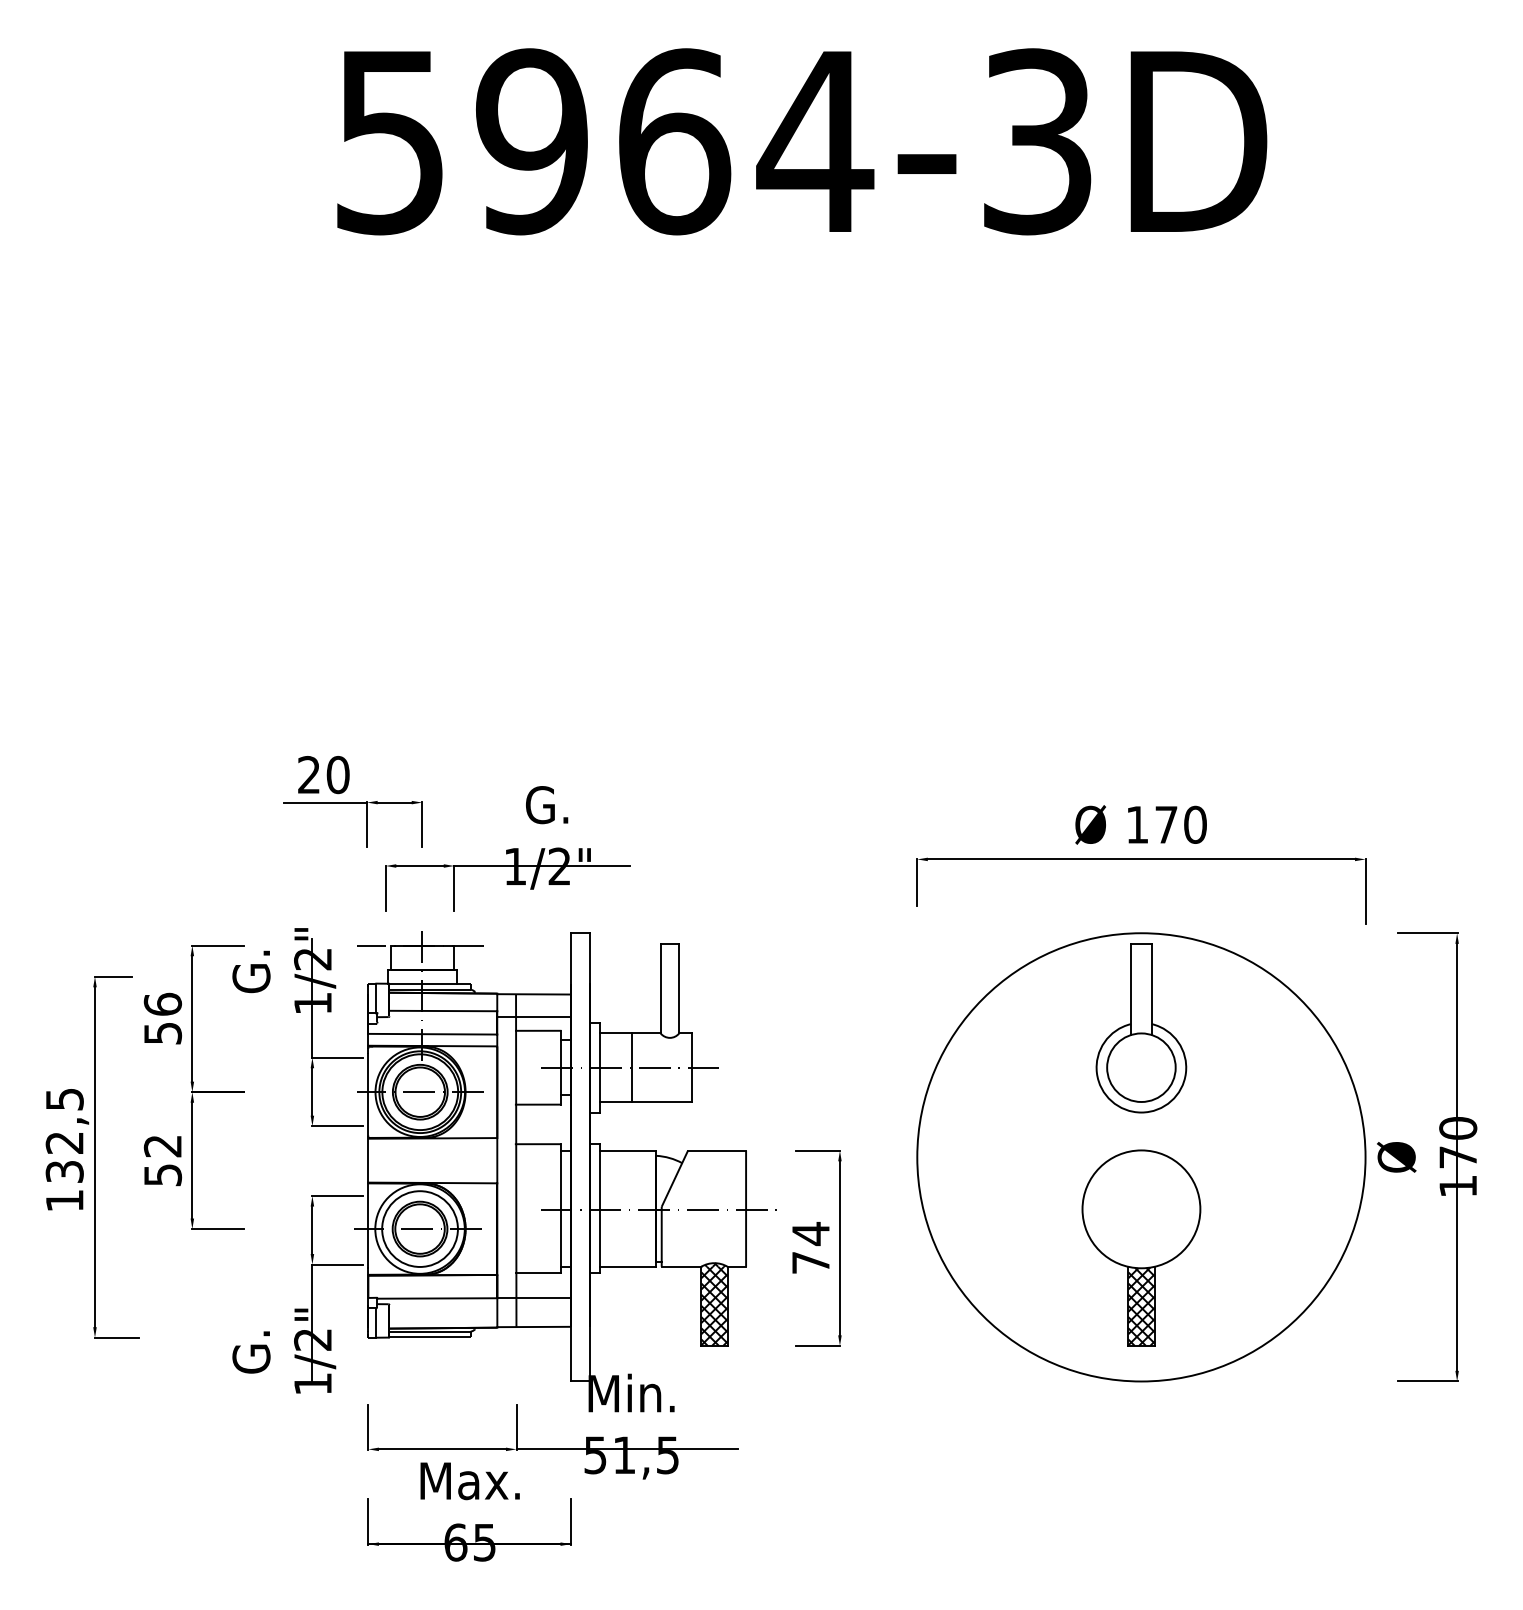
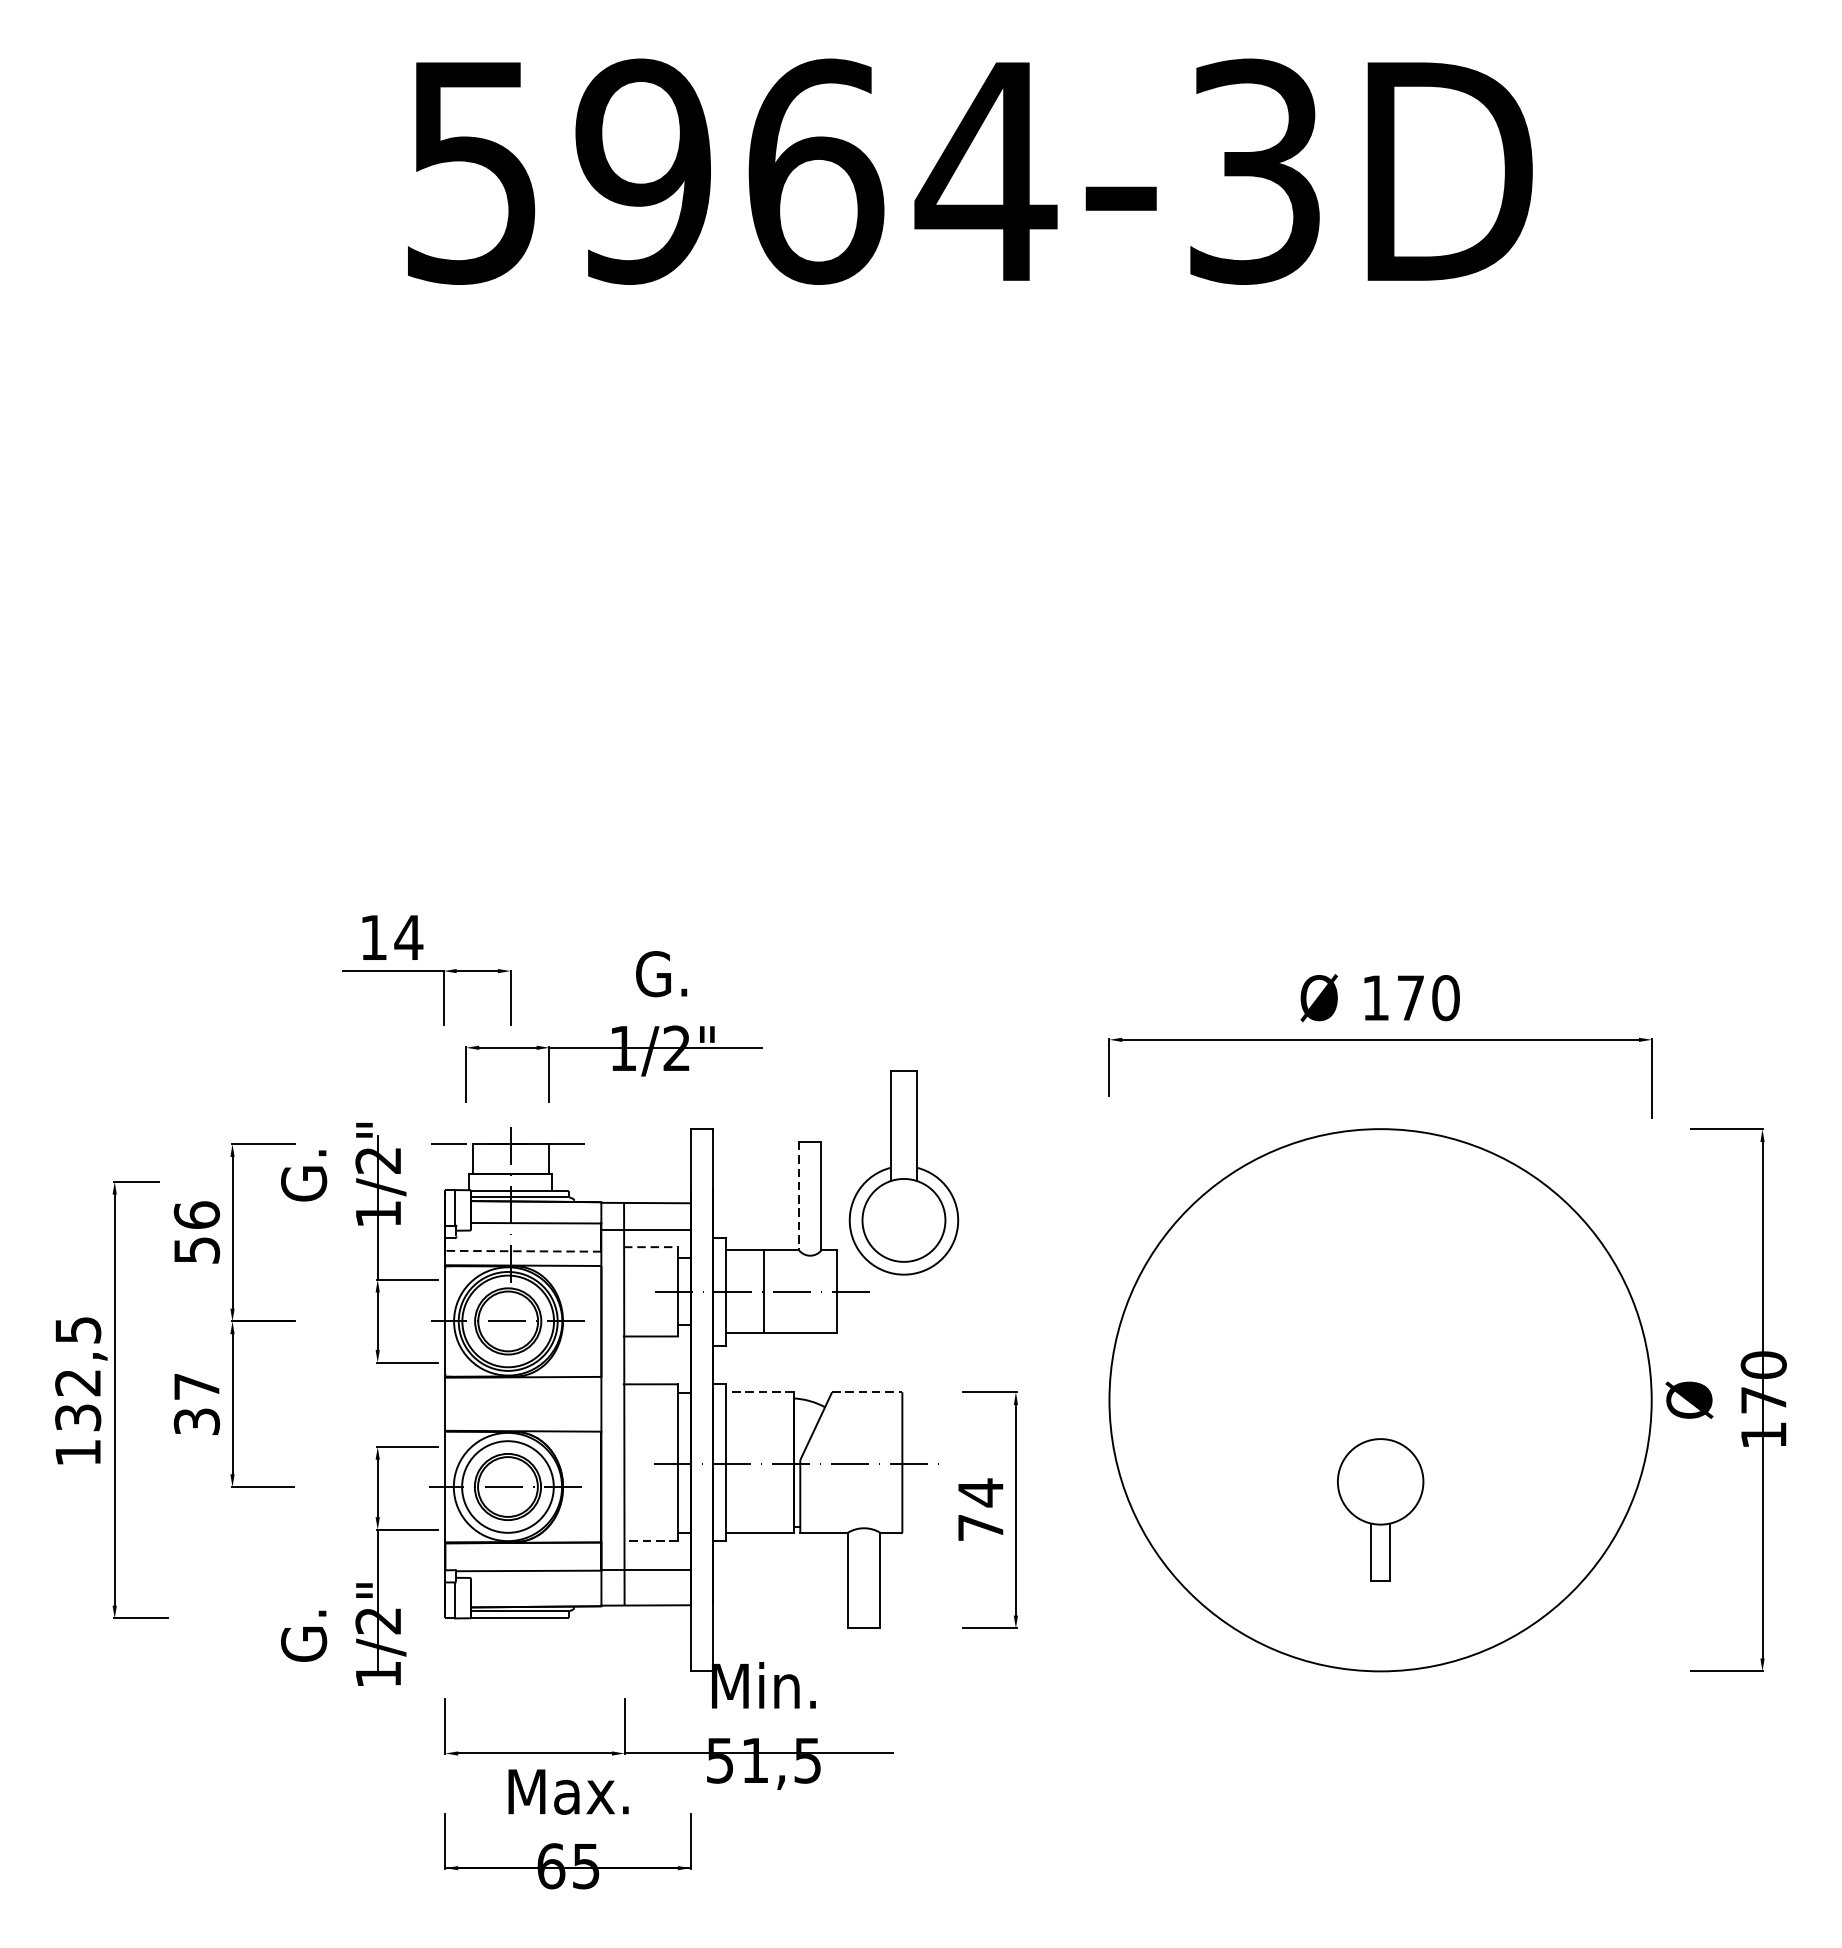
text: (324, 774) -> (392, 937), 20 -> 14
line: (660, 988) -> (798, 1195), solid -> dashed
part: (1141, 1028) -> (904, 1172), moved
line: (538, 1030) -> (651, 1246), solid -> dashed
line: (432, 1034) -> (523, 1251), solid -> dashed
line: (627, 1150) -> (758, 1391), solid -> dashed
line: (717, 1150) -> (867, 1391), solid -> dashed
text: (162, 1160) -> (196, 1404), 52 -> 37
part: (1141, 1247) -> (1380, 1509), size x0.6
line: (537, 1273) -> (650, 1540), solid -> dashed
hatch: (714, 1304) -> (864, 1578), removed

